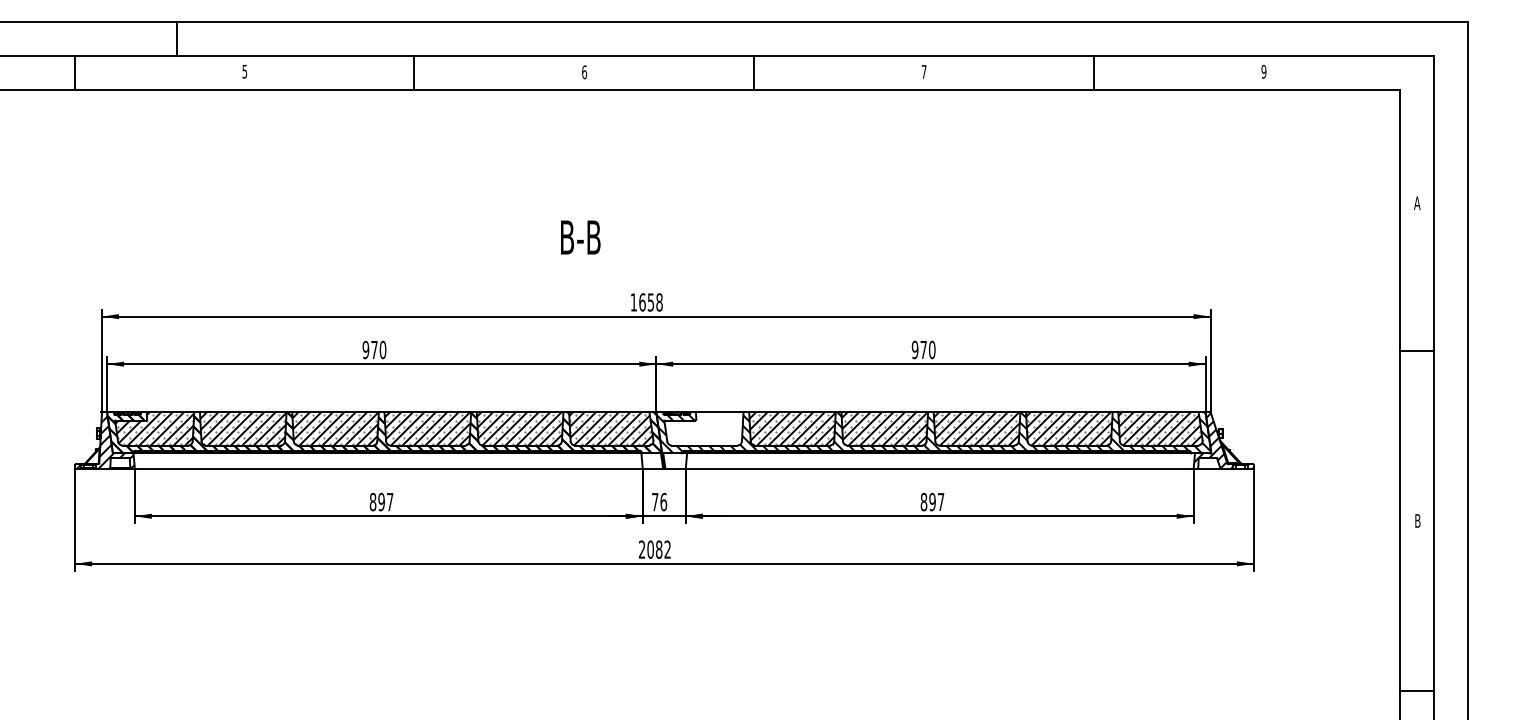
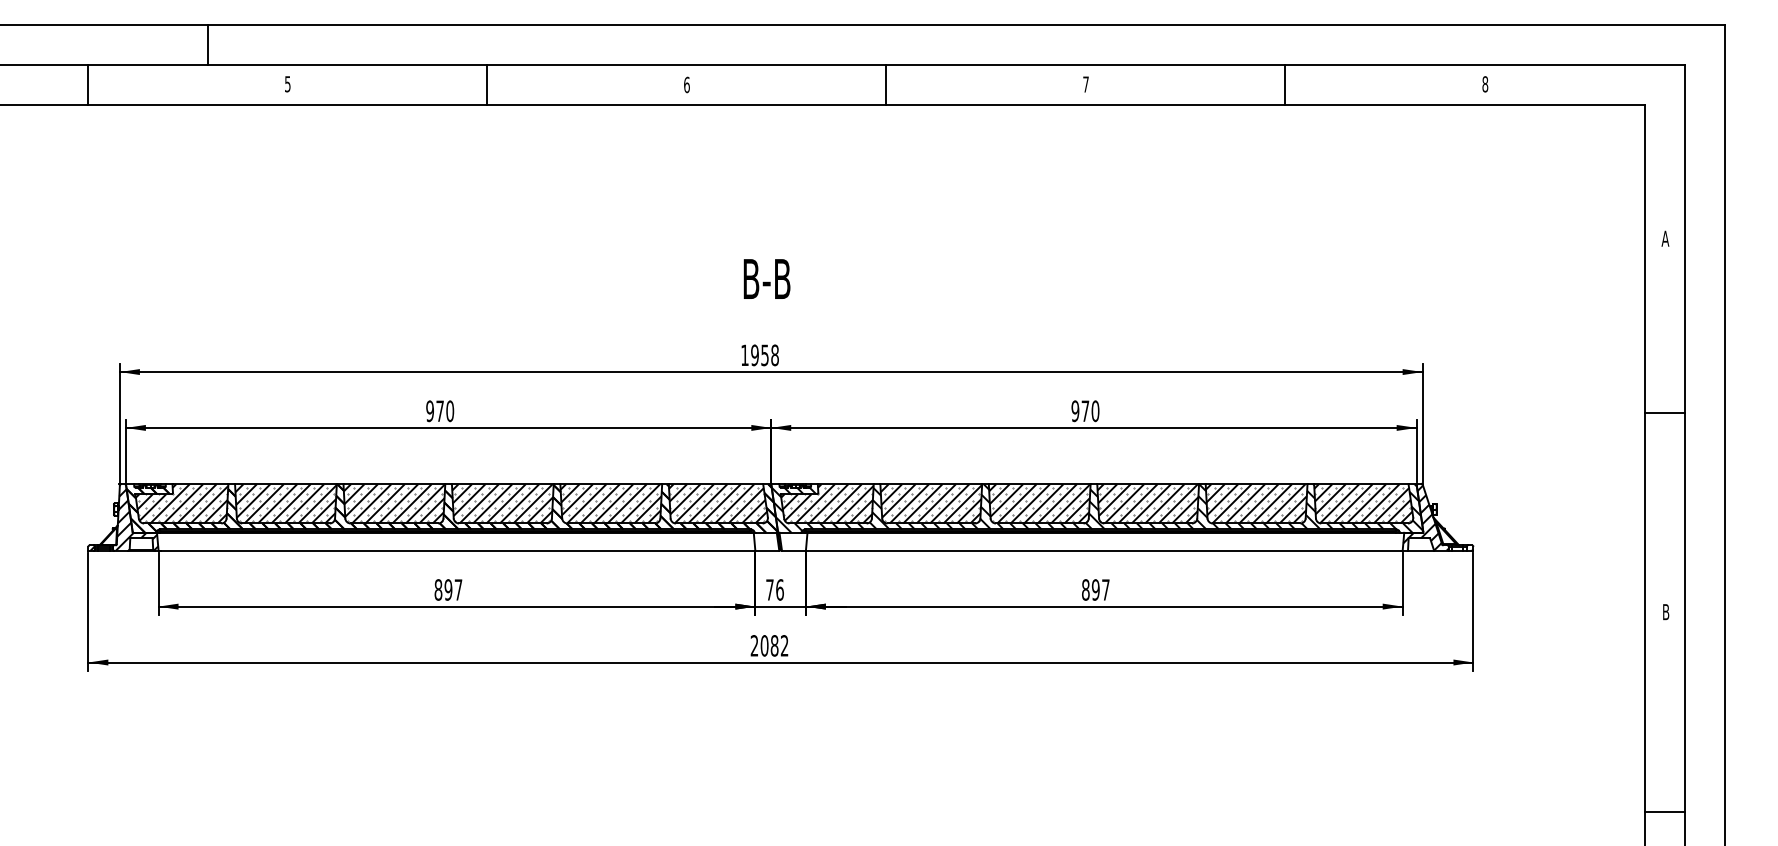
text: (1263, 71) -> (1484, 84), 9 -> 8
text: (580, 237) -> (766, 279), moved
text: (642, 302) -> (755, 355), 1658 -> 1958
hatch: (703, 428) -> (826, 503), added

